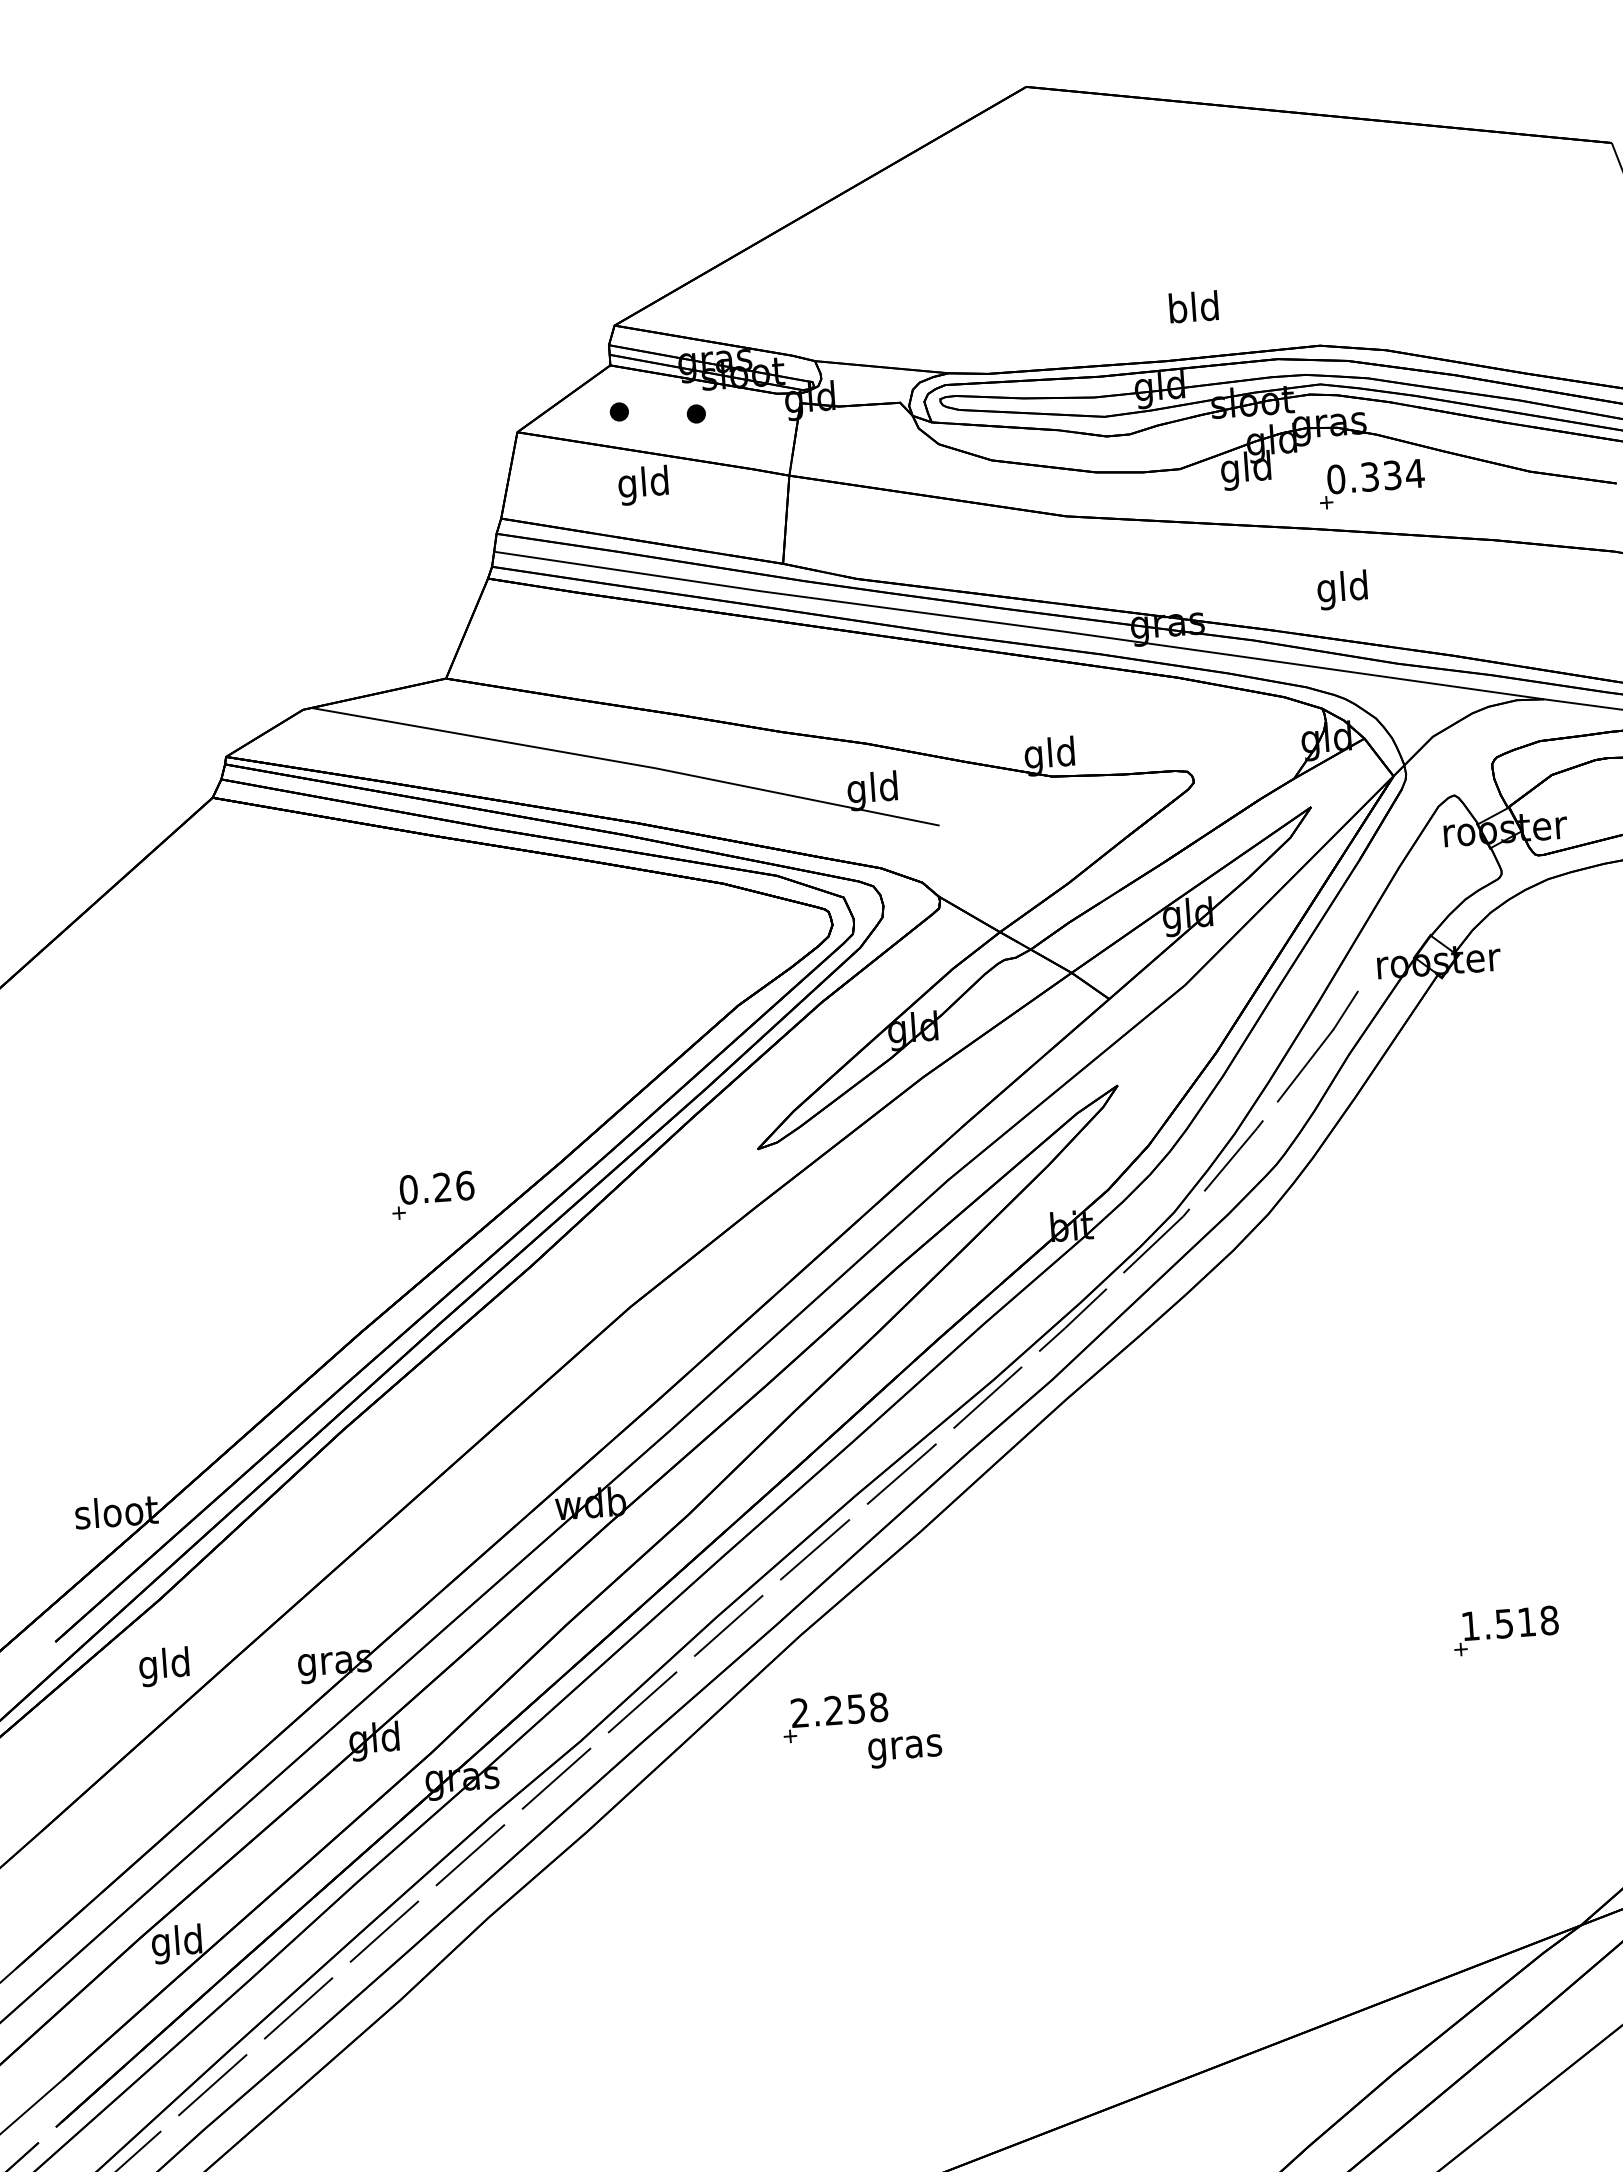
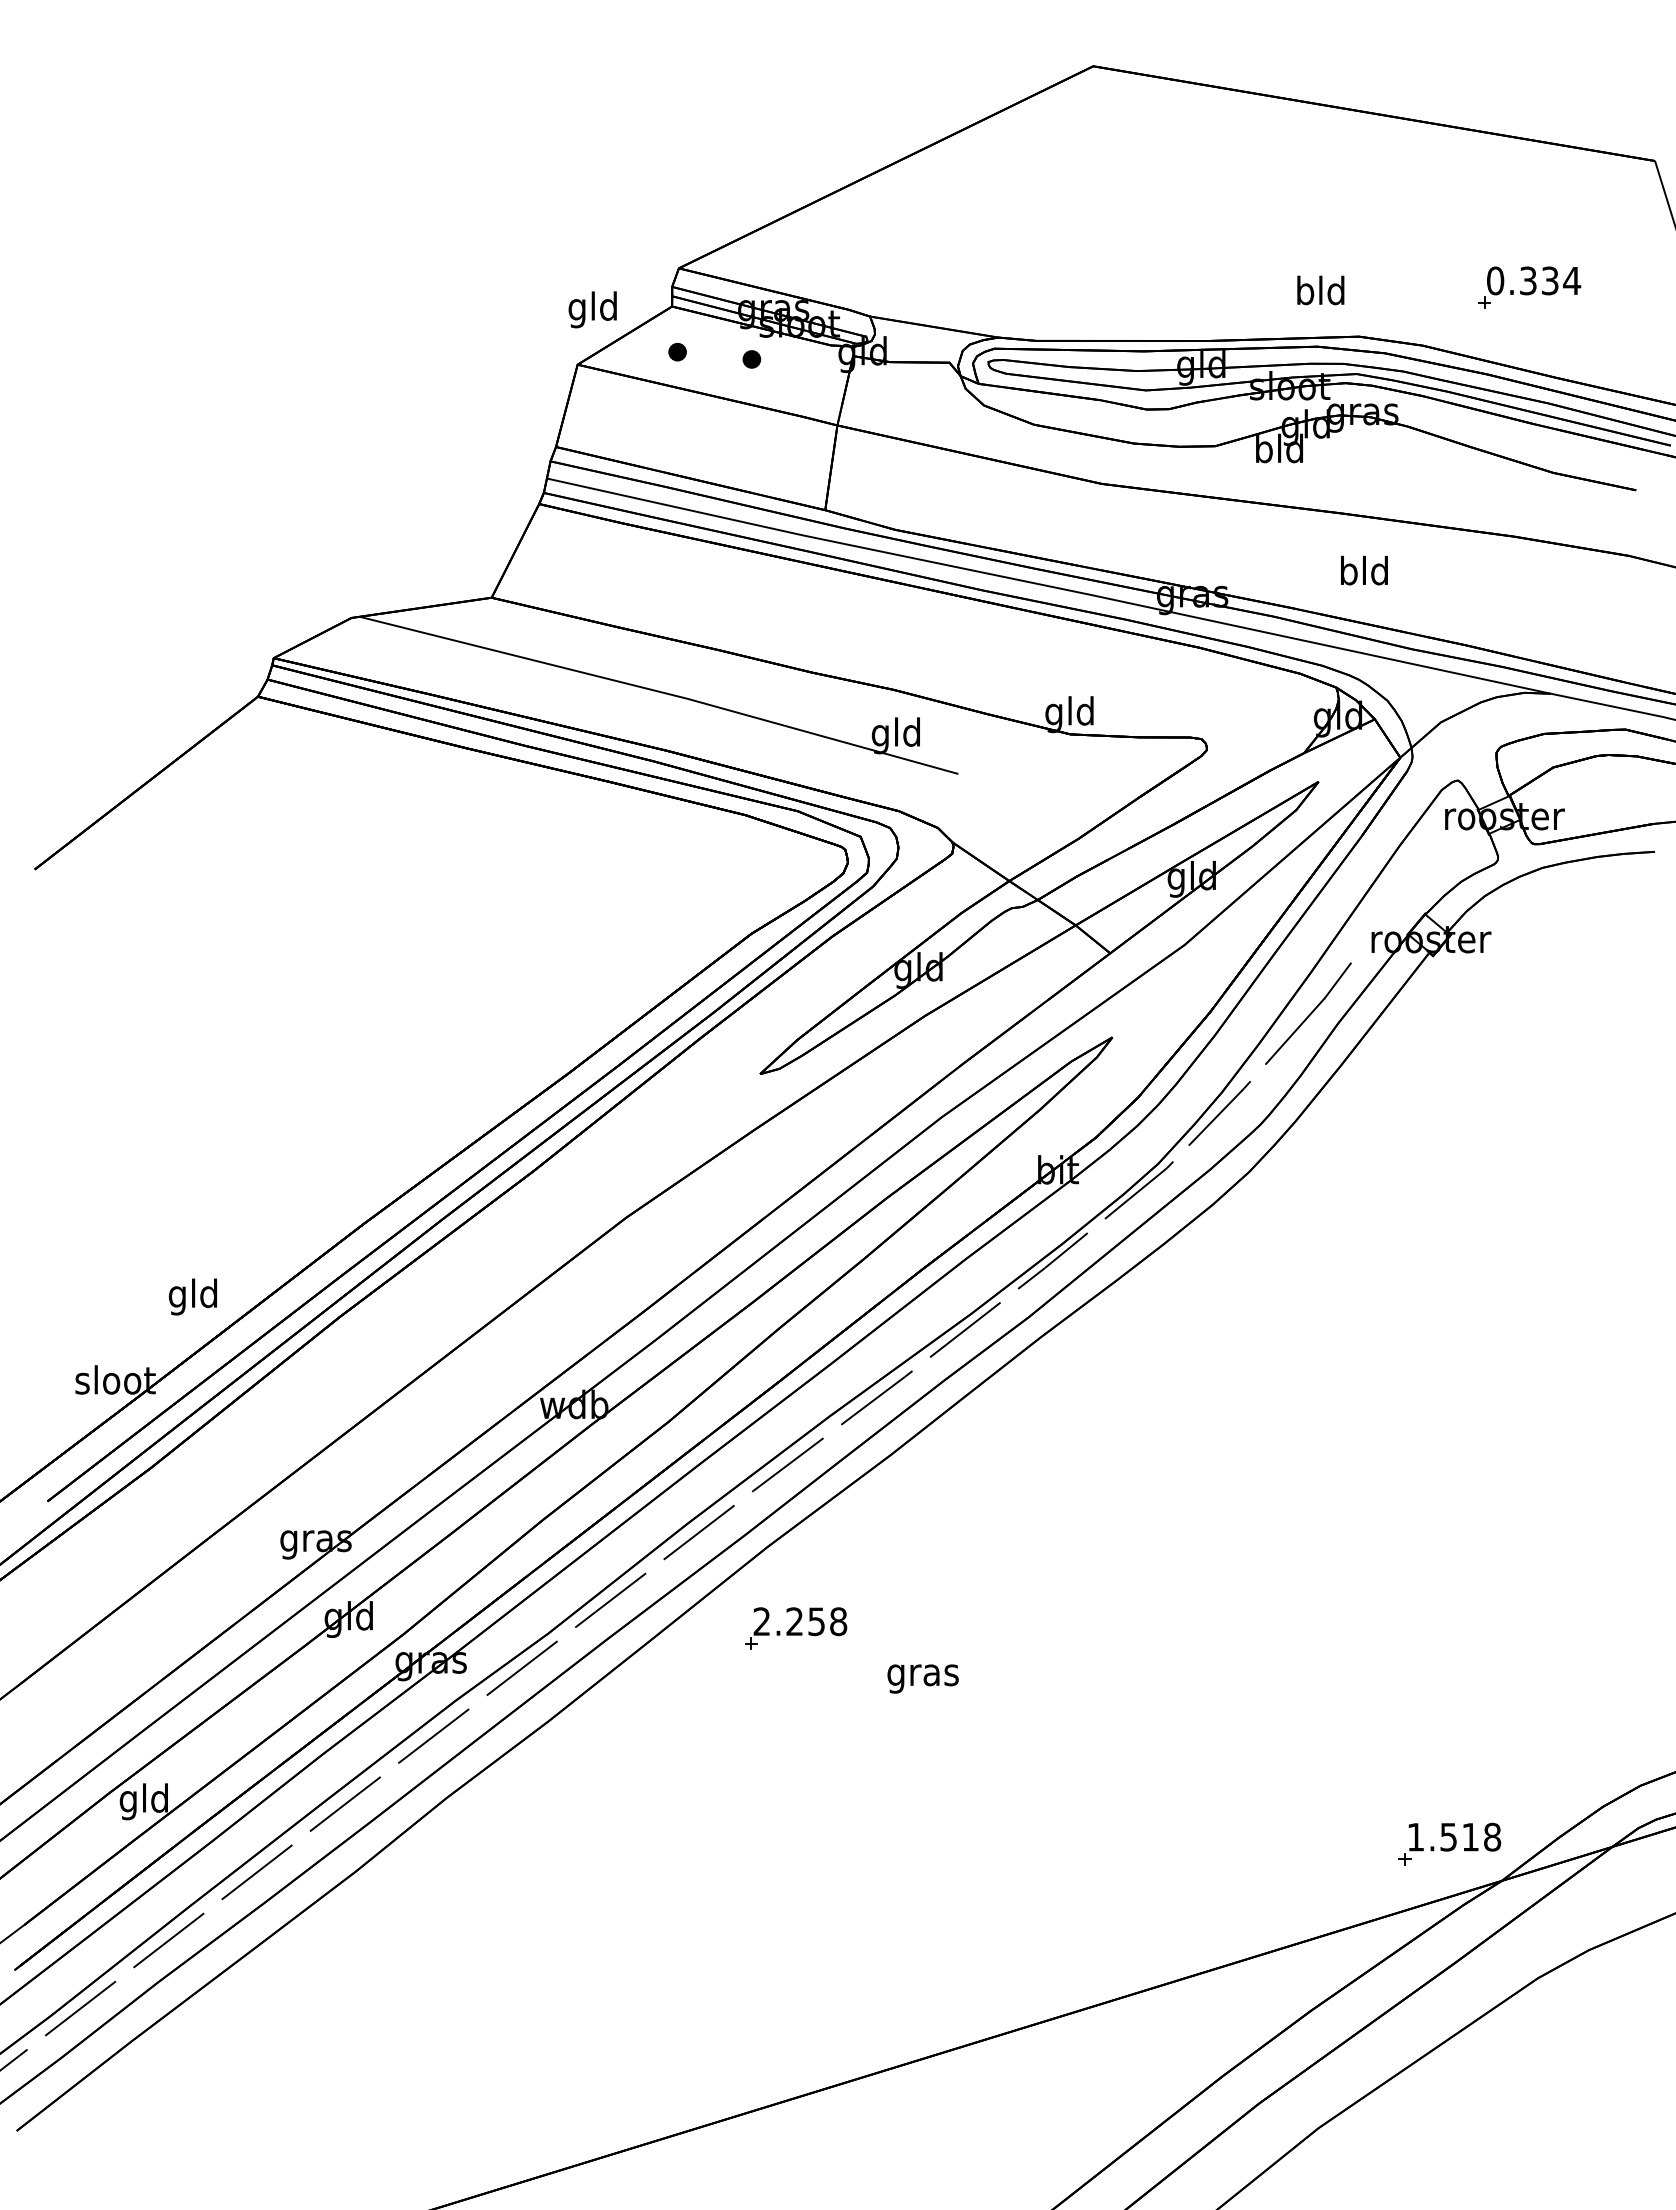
text: (1193, 307) -> (1320, 290), moved
text: (1230, 472) -> (1263, 452), gld -> bld
part: (1371, 483) -> (1529, 287), moved
text: (643, 485) -> (592, 309), moved
text: (1326, 590) -> (1348, 573), gld -> bld
part: (433, 1194) -> (443, 1095), removed
part: (1505, 1630) -> (1449, 1843), moved
text: (163, 1666) -> (192, 1296), moved
text: (904, 1750) -> (922, 1678), moved

